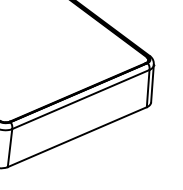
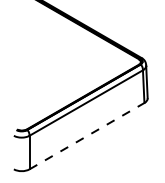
line: (77, 136) -> (87, 135), solid -> dashed

